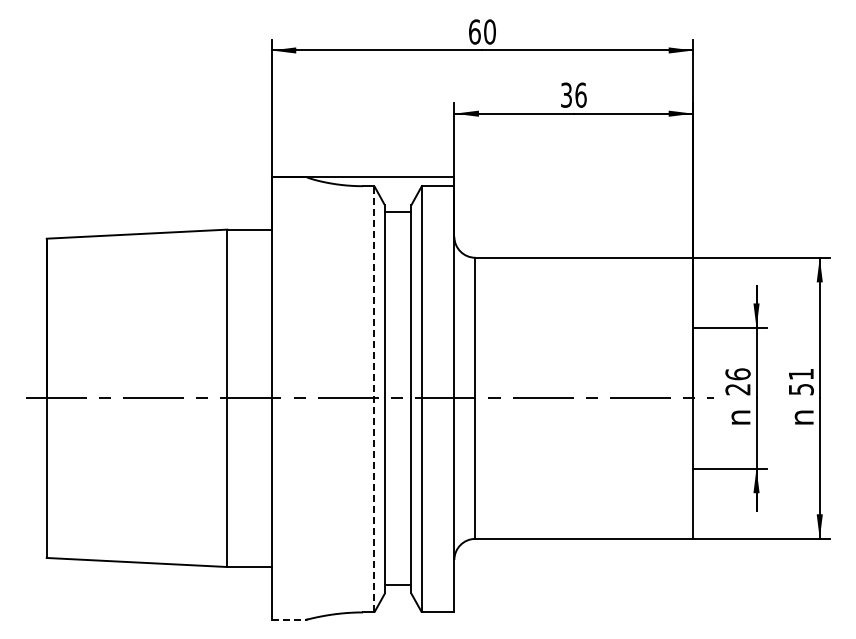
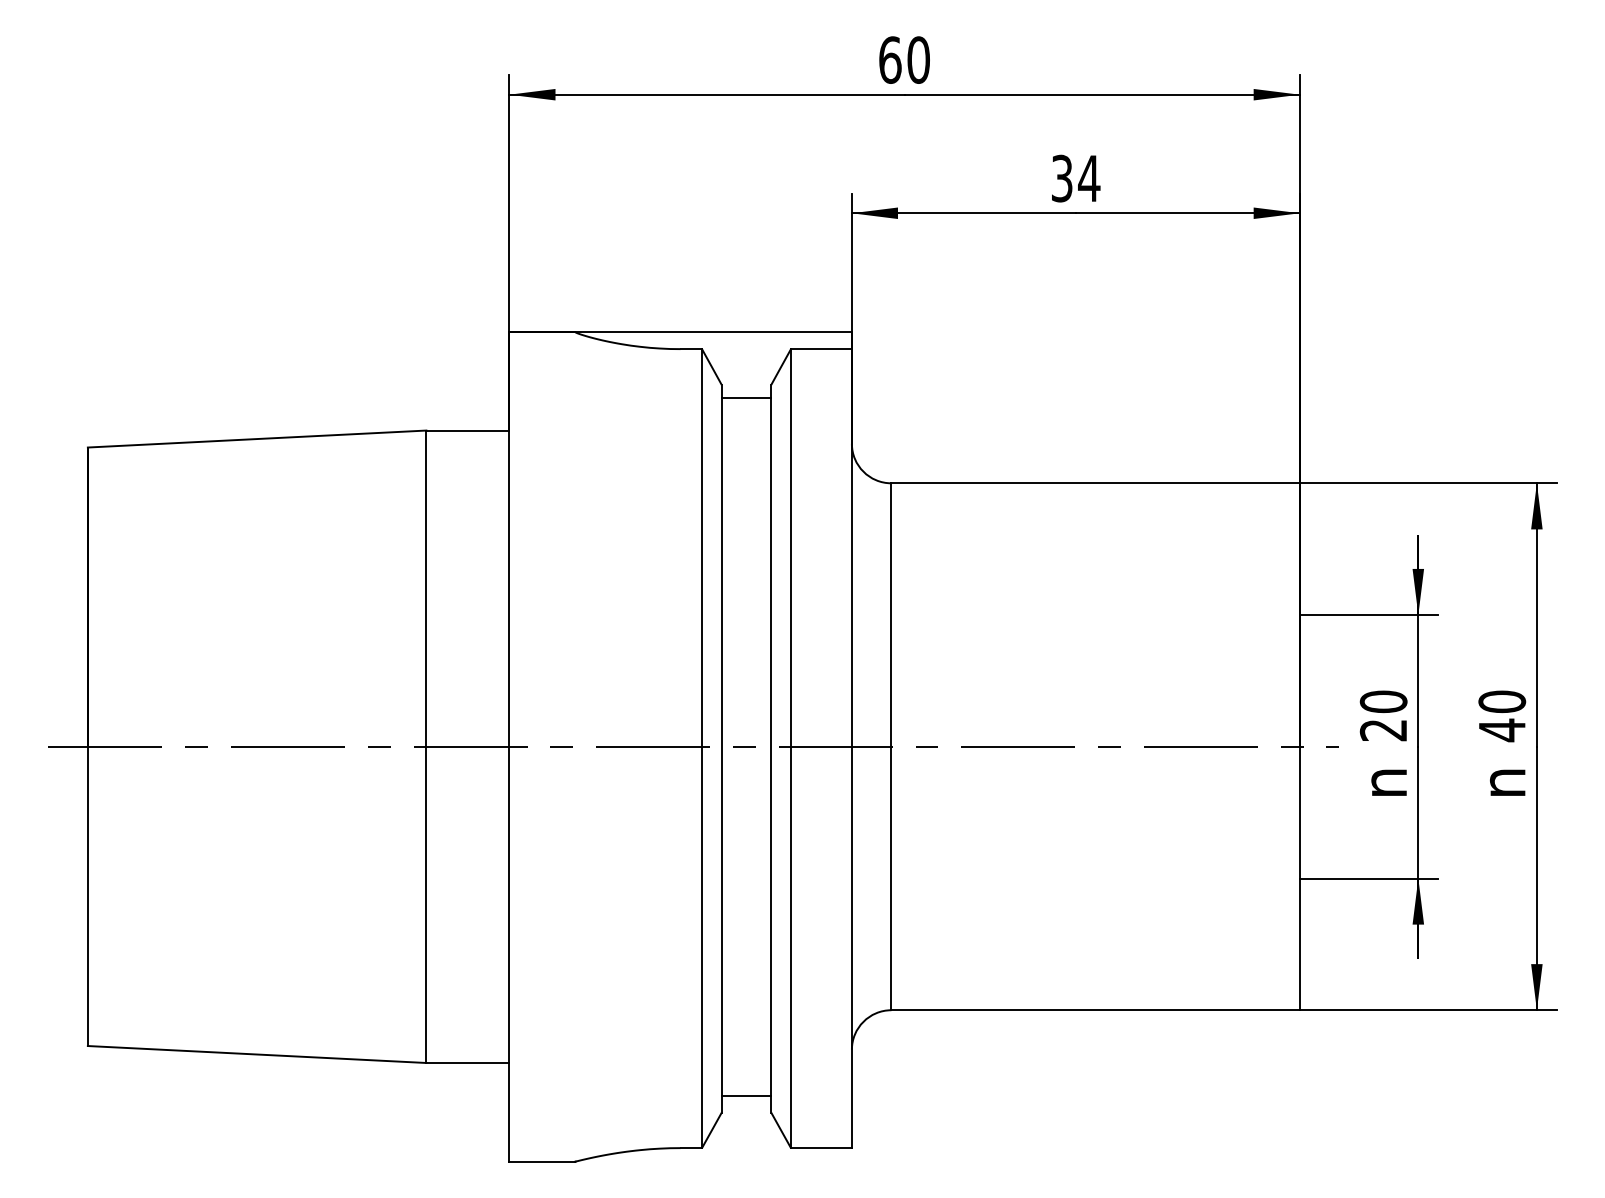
text: (580, 94) -> (1088, 177), 36 -> 34
text: (737, 374) -> (1382, 702), 26 -> 20
text: (800, 381) -> (1500, 715), 51 -> 40
line: (374, 398) -> (702, 747), dashed -> solid
line: (289, 619) -> (542, 1161), dashed -> solid

